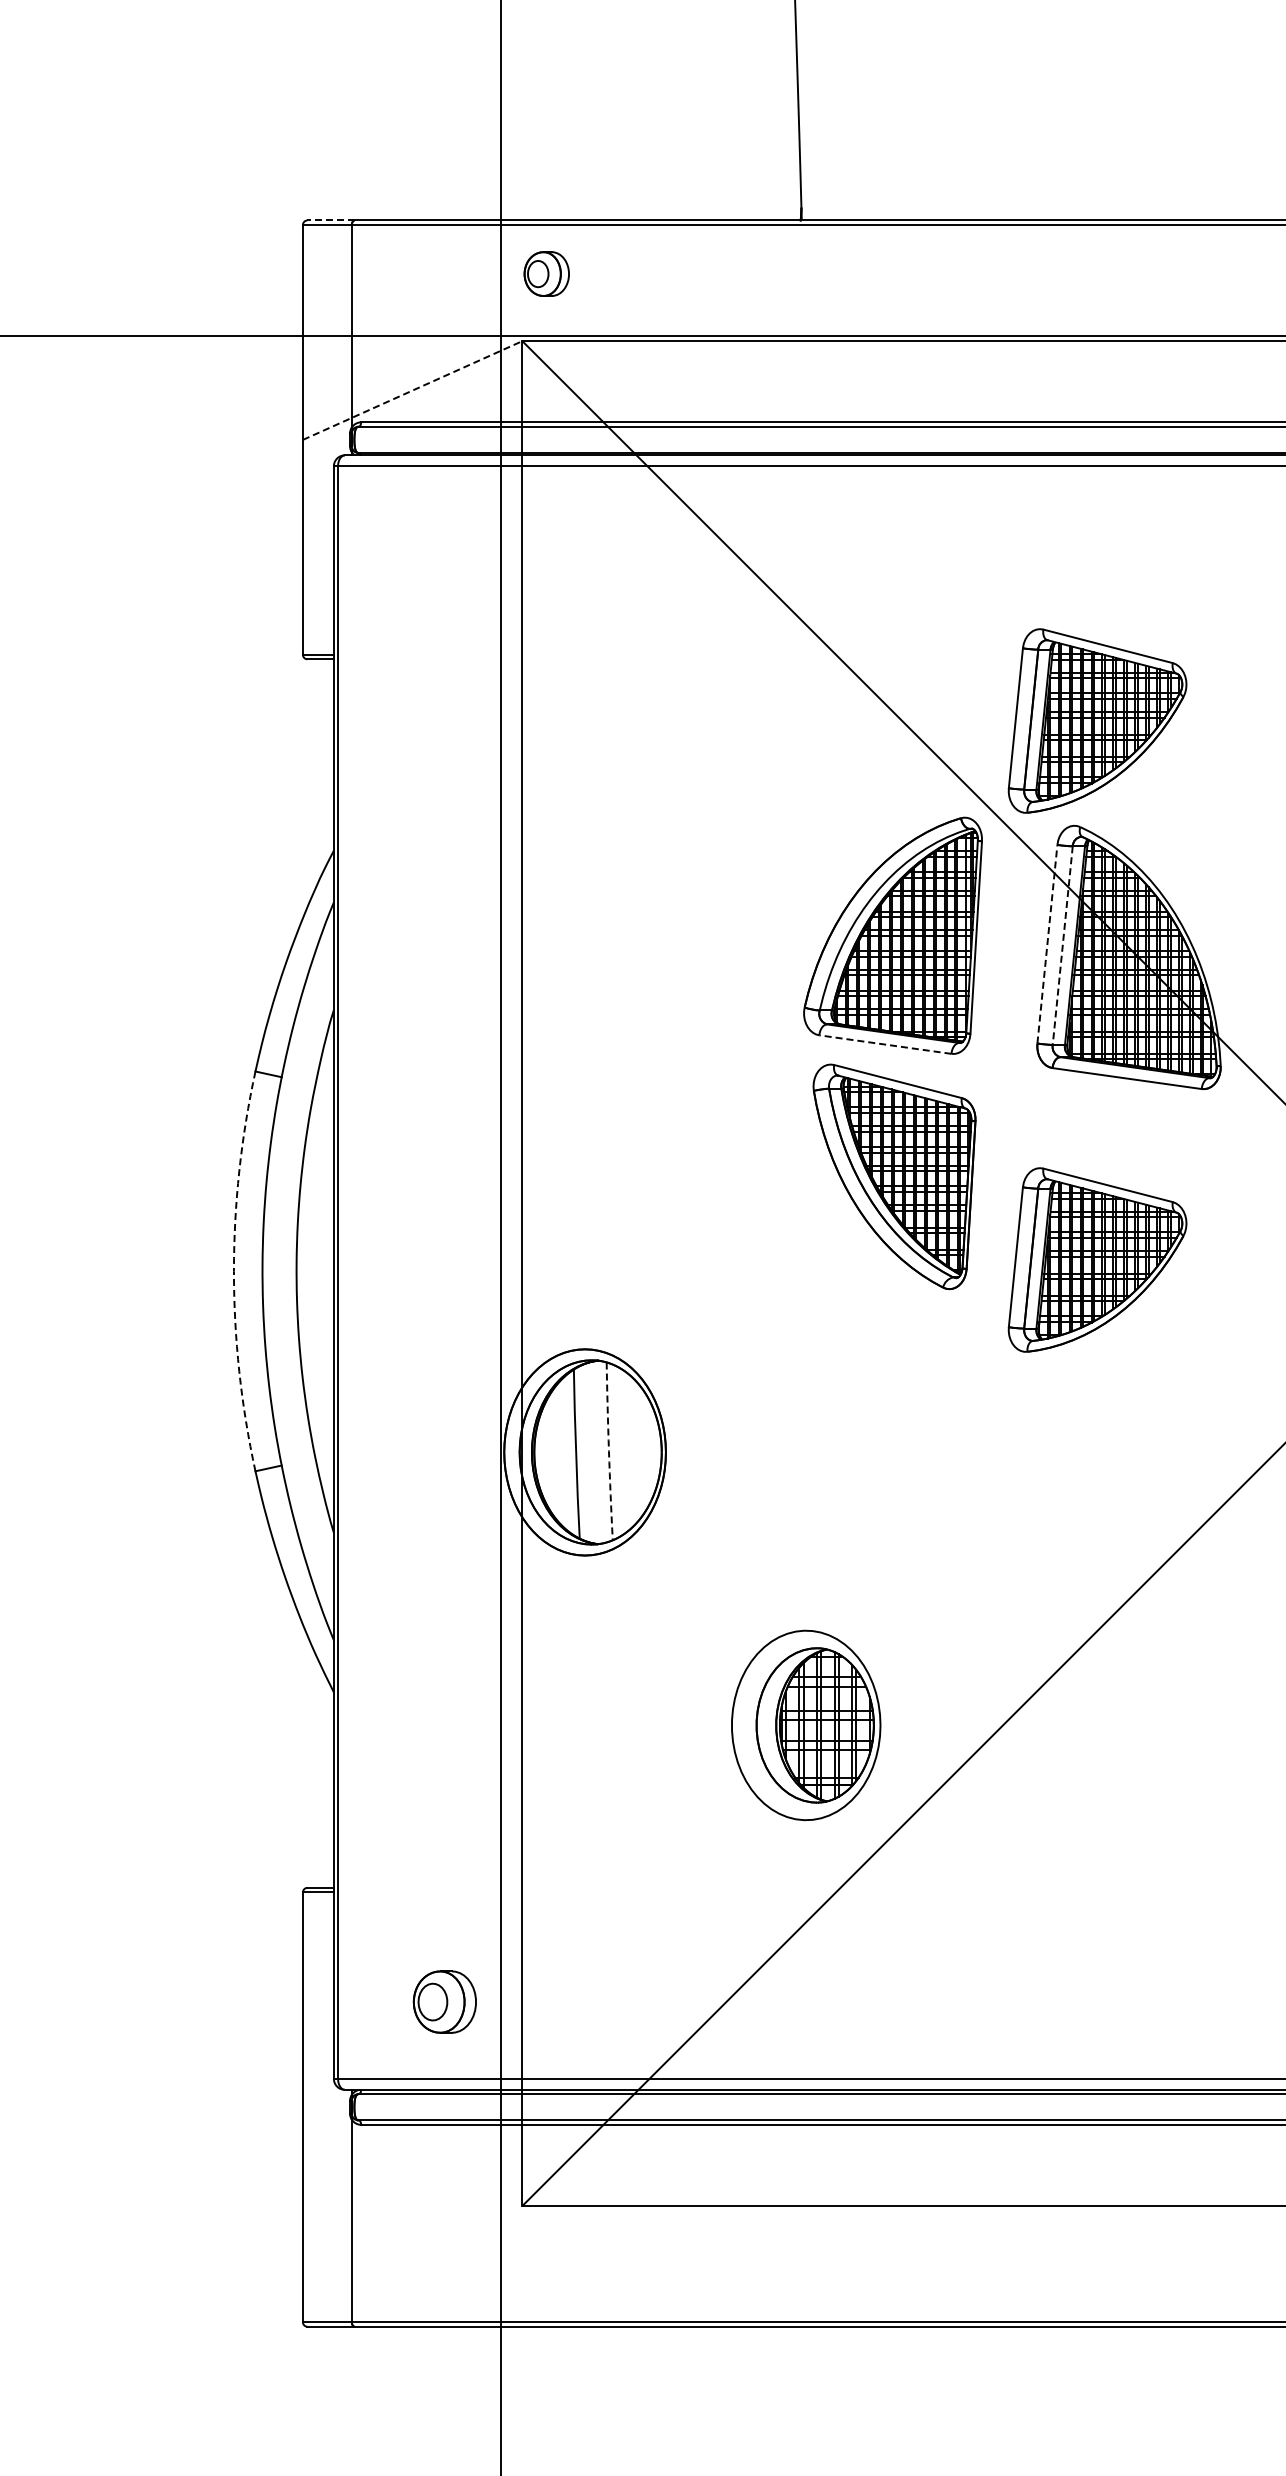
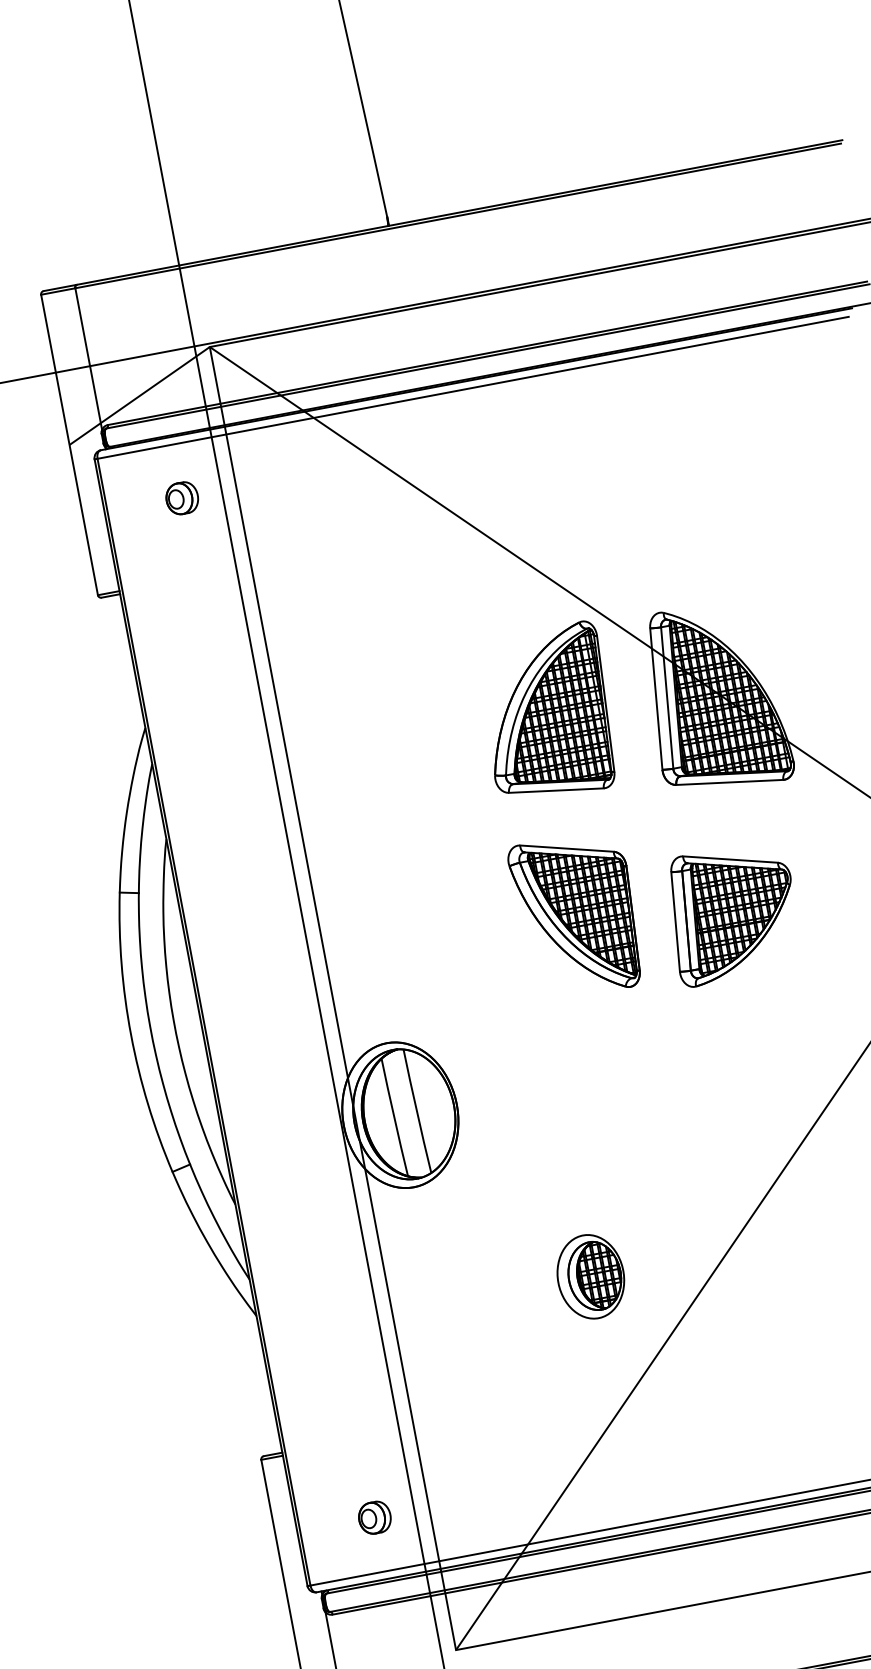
line: (330, 220) -> (59, 288), dashed -> solid
part: (546, 273) -> (182, 498), moved
line: (413, 390) -> (140, 395), dashed -> solid
part: (1097, 720) -> (661, 536), removed
line: (1047, 944) -> (656, 699), dashed -> solid
line: (1062, 945) -> (667, 697), dashed -> solid
line: (885, 1044) -> (556, 790), dashed -> solid
part: (894, 1176) -> (577, 915), moved
arc: (233, 1271) -> (130, 1035), dashed -> solid
arc: (608, 1451) -> (416, 1111), dashed -> solid
part: (805, 1725) -> (590, 1276), size x0.62
part: (444, 2001) -> (374, 1517), size x0.71

